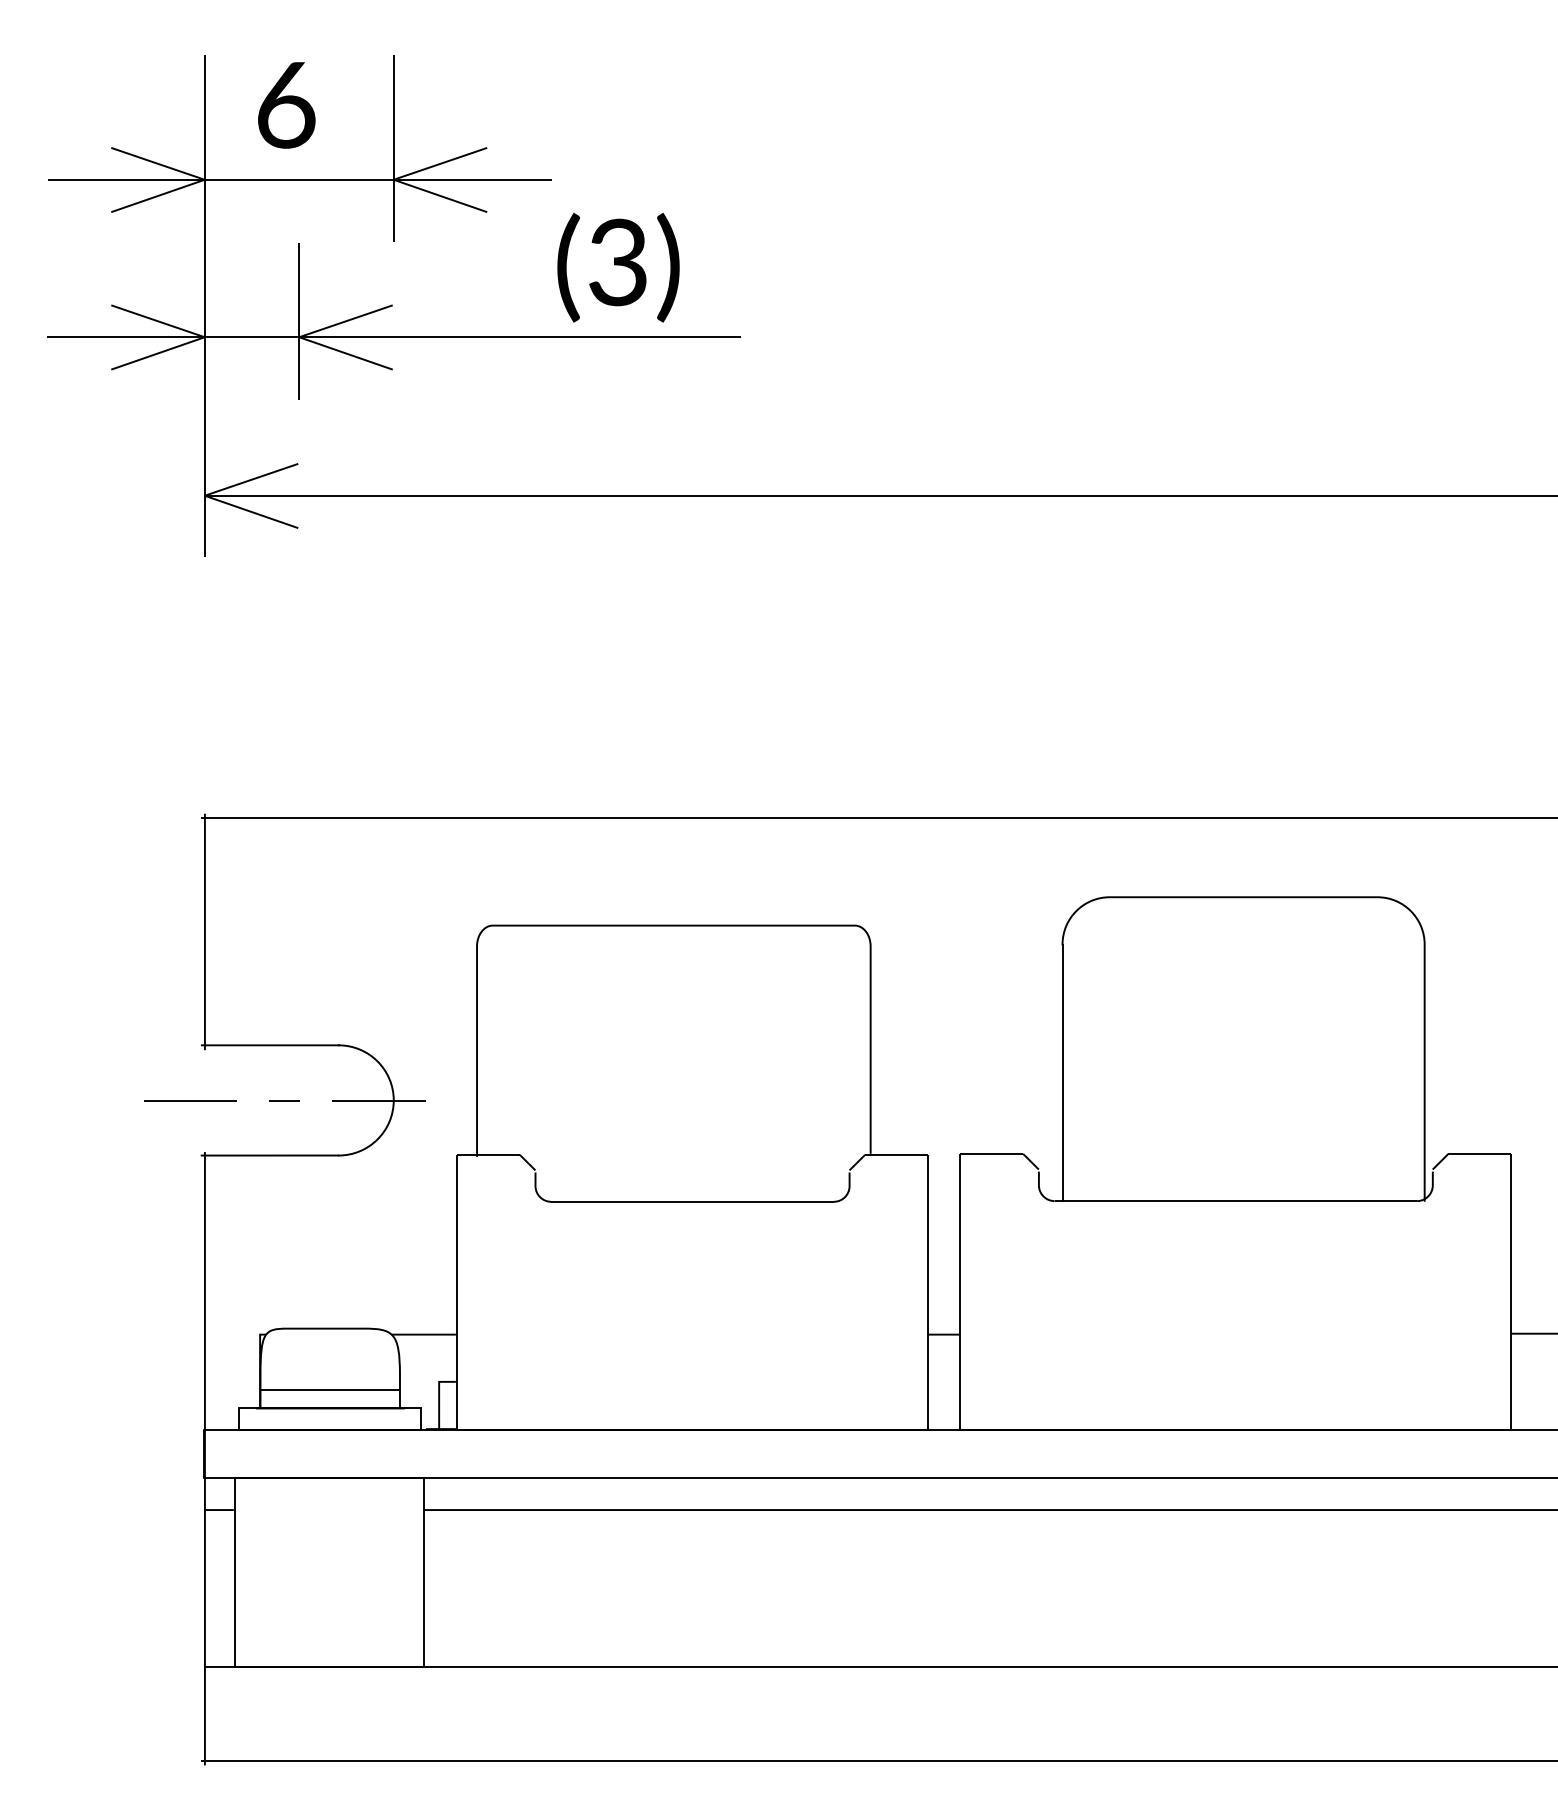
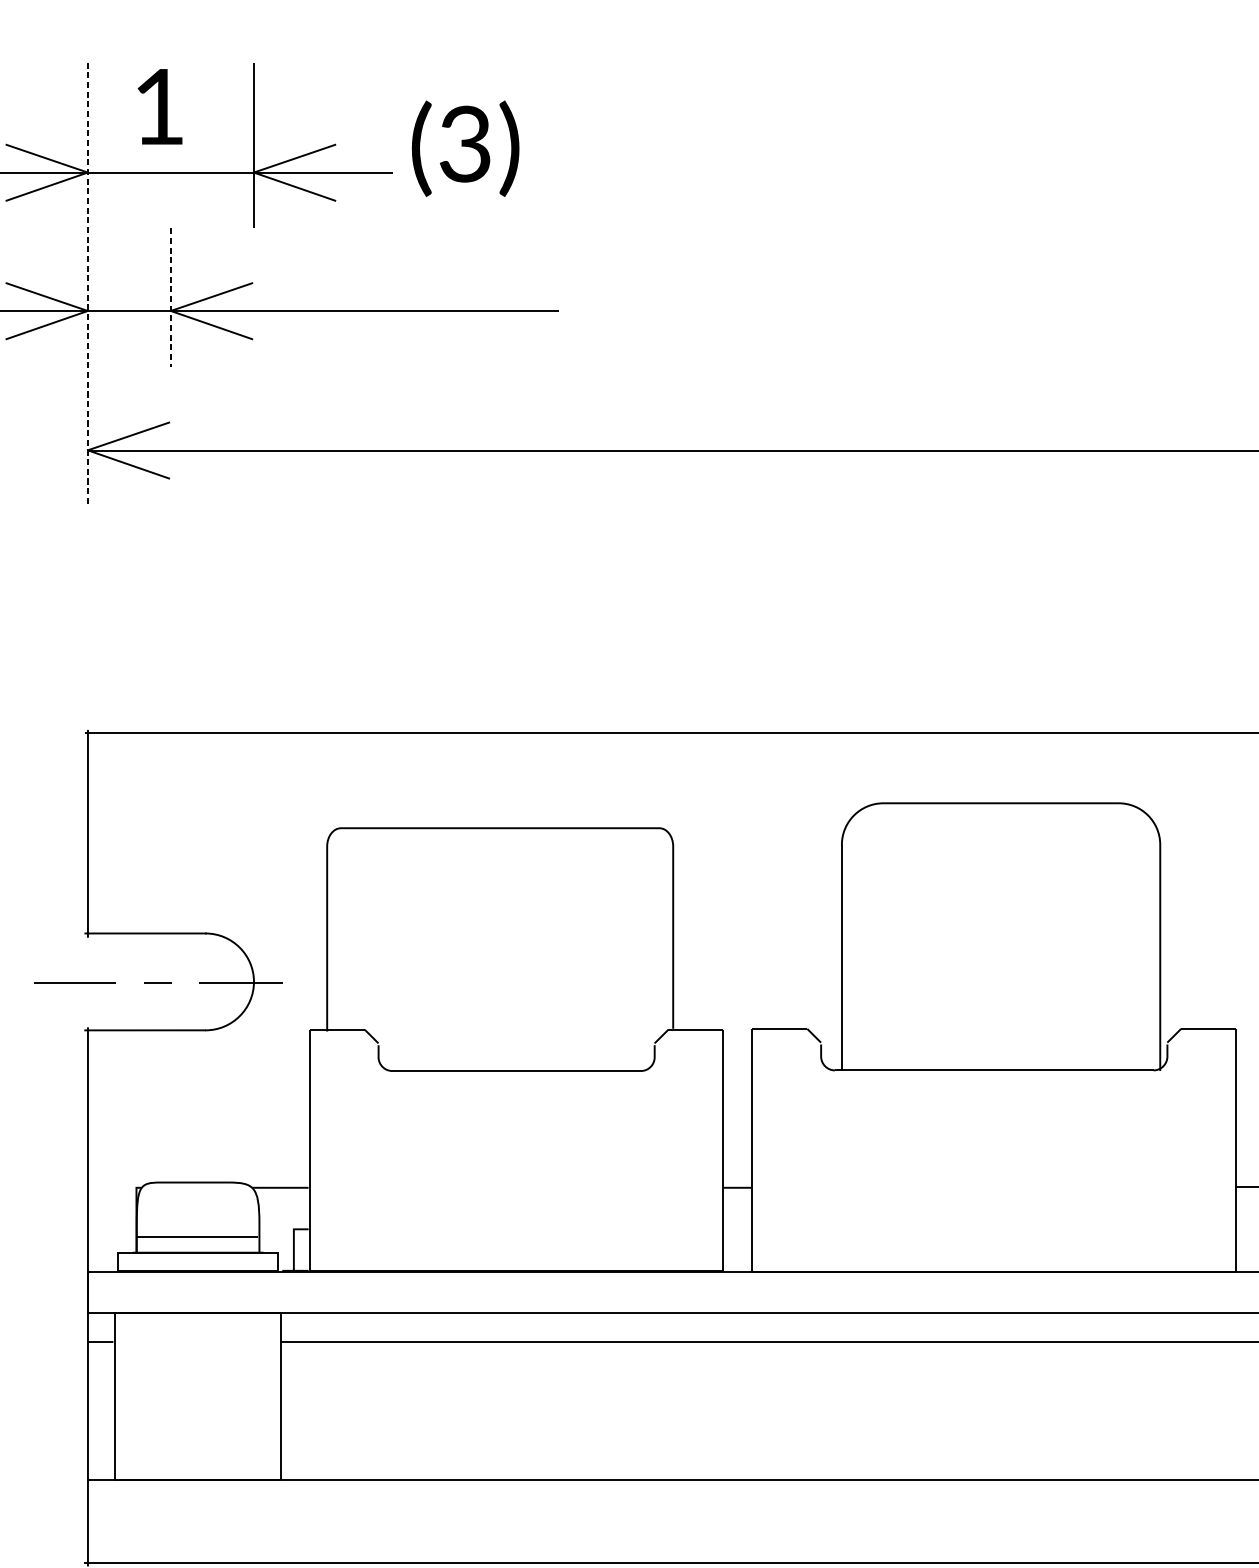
text: (286, 105) -> (159, 107), 6 -> 1
text: (618, 267) -> (465, 148), moved
line: (204, 306) -> (87, 283), solid -> dashed
line: (299, 321) -> (171, 297), solid -> dashed

